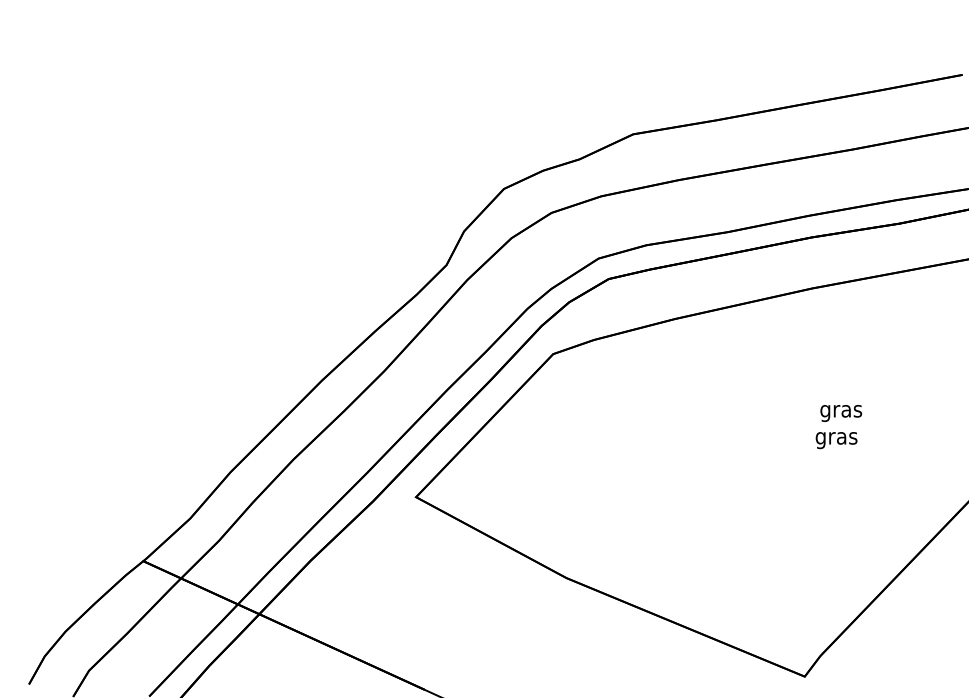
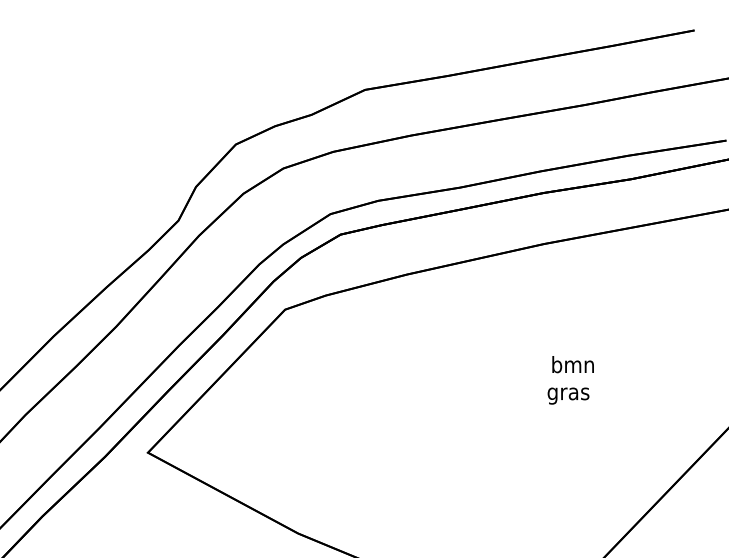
text: (841, 410) -> (573, 366), gras -> bmn

